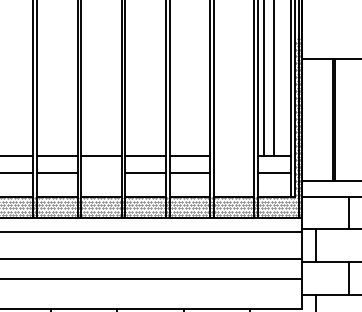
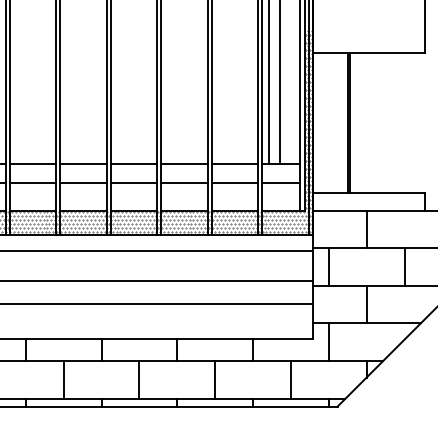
line: (233, 155) -> (234, 163), added
line: (101, 172) -> (83, 183), added
line: (233, 172) -> (234, 183), added

